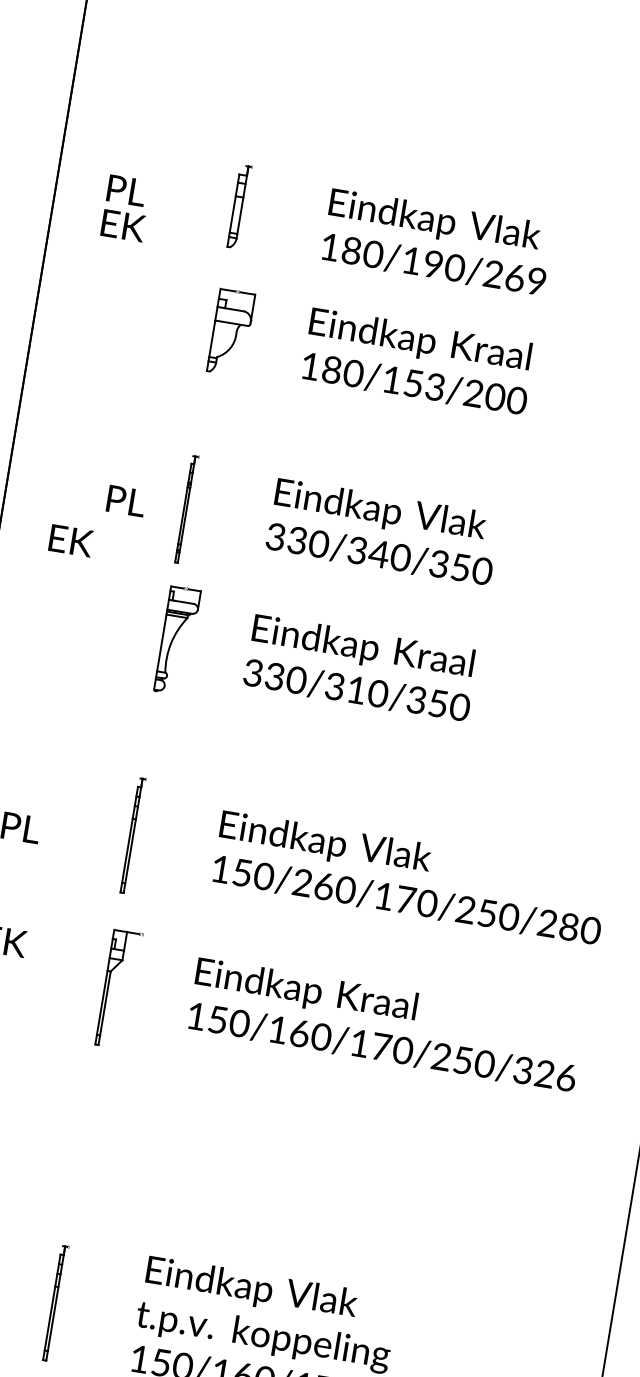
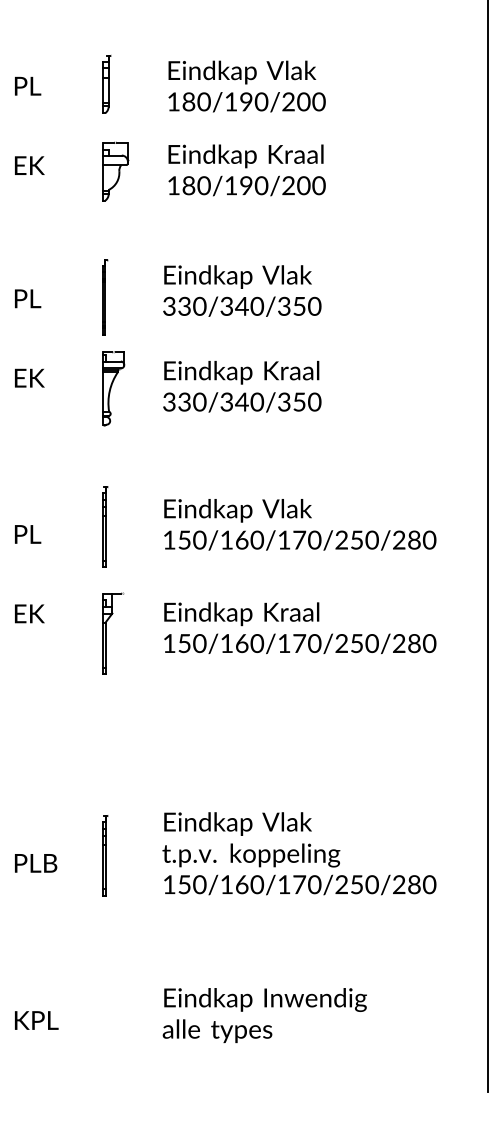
text: (123, 225) -> (29, 165), moved
text: (526, 279) -> (311, 101), 180/190/269 -> 180/190/200
text: (425, 385) -> (254, 185), 180/153/200 -> 180/190/200
text: (127, 500) -> (28, 298), moved
text: (71, 539) -> (29, 377), moved
text: (355, 689) -> (241, 401), 330/310/350 -> 330/340/350
text: (302, 881) -> (226, 539), 150/260/170/250/280 -> 150/160/170/250/280
text: (544, 1073) -> (414, 643), 150/160/170/250/326 -> 150/160/170/250/280

